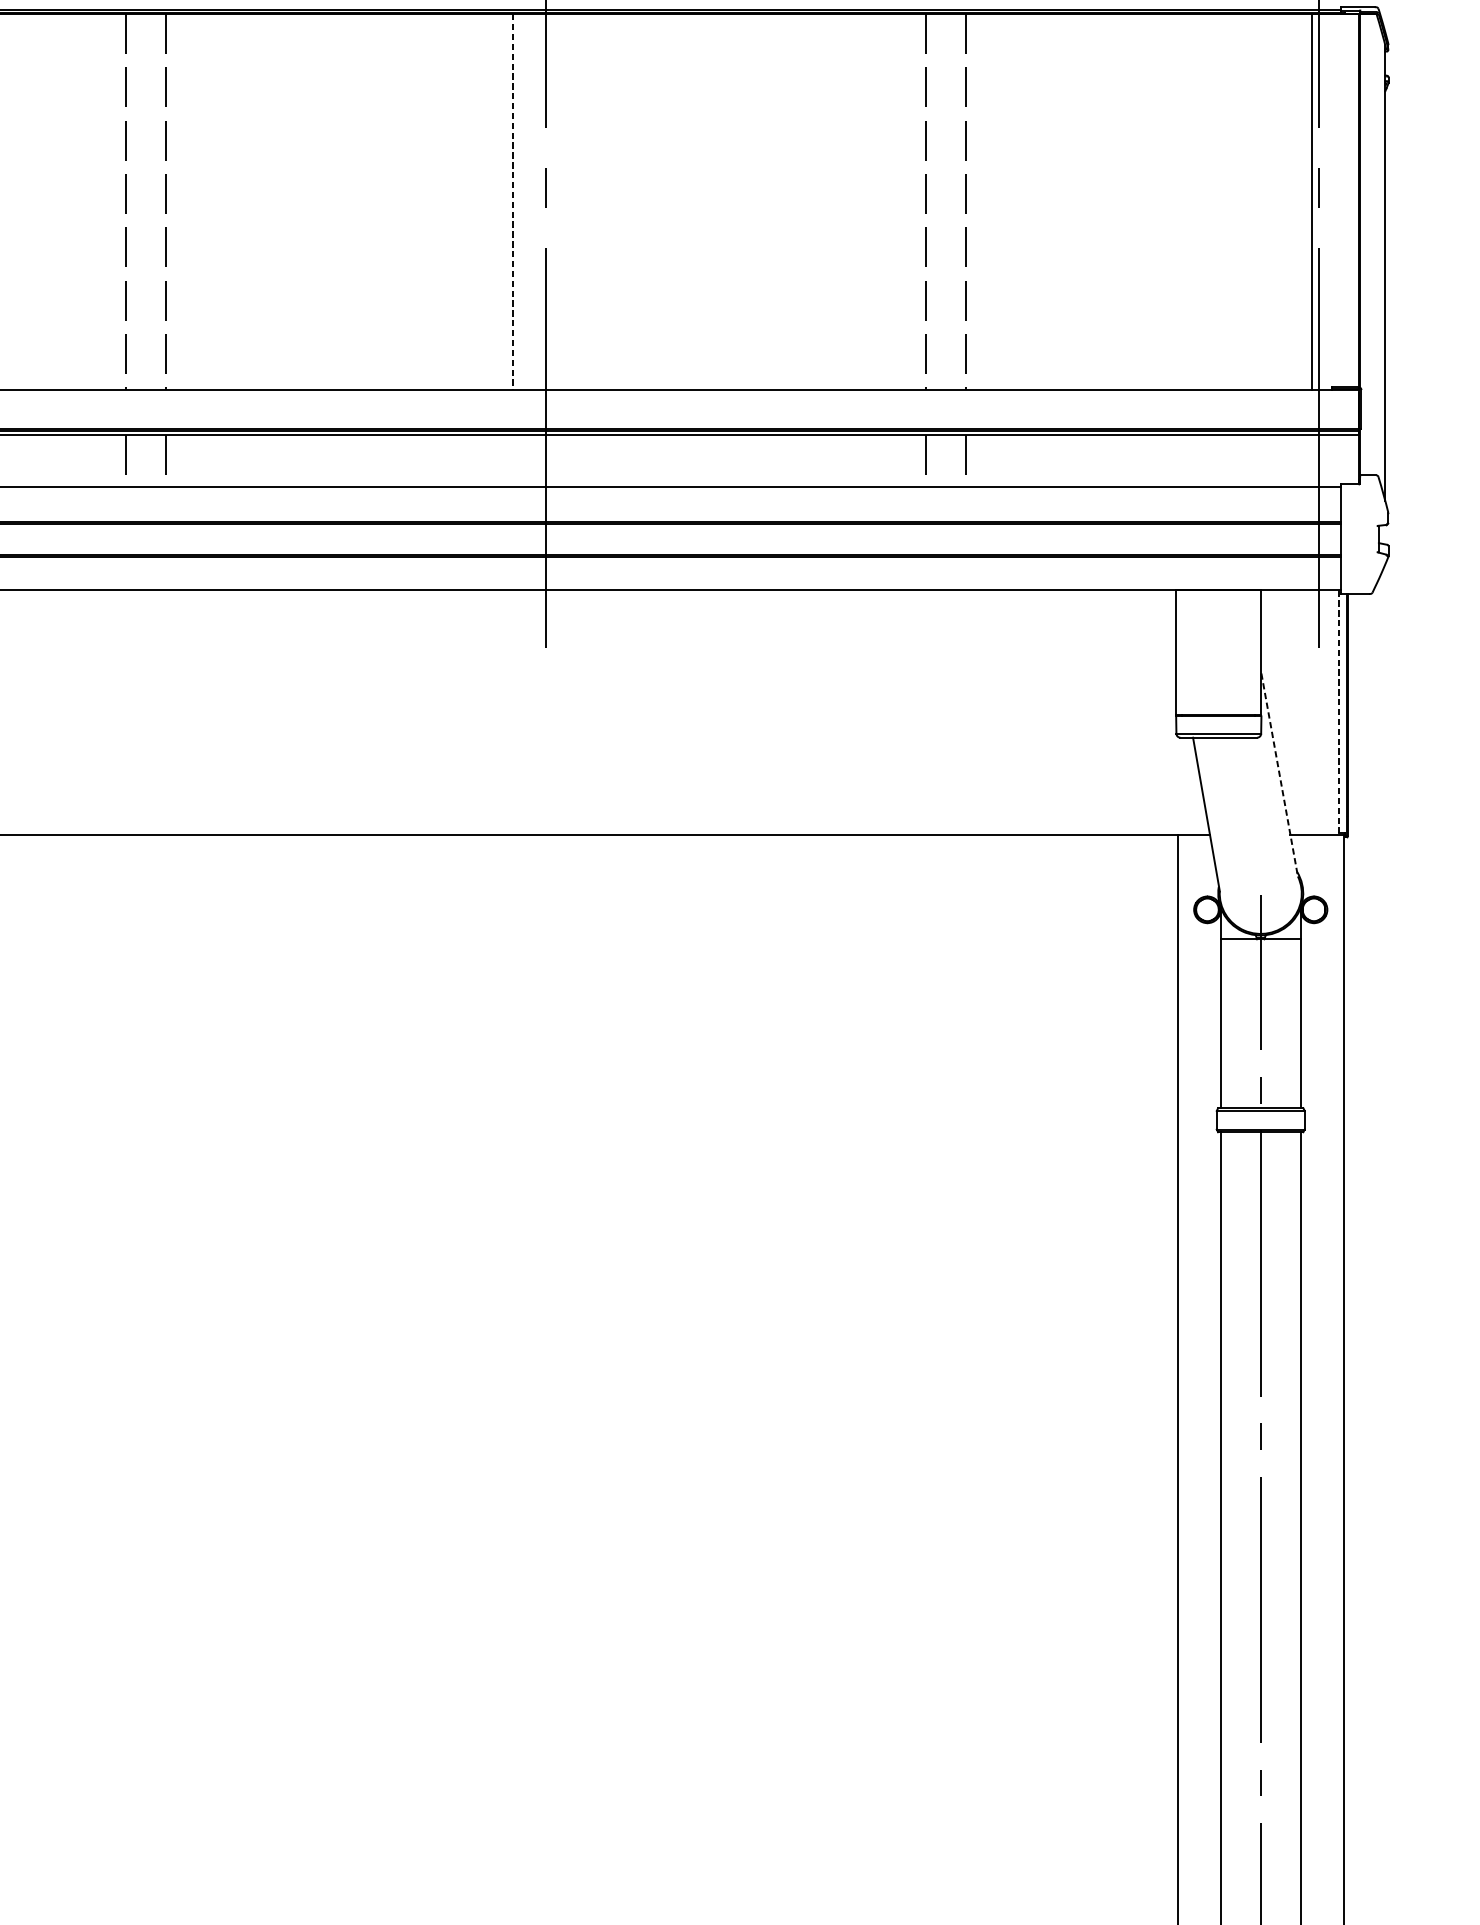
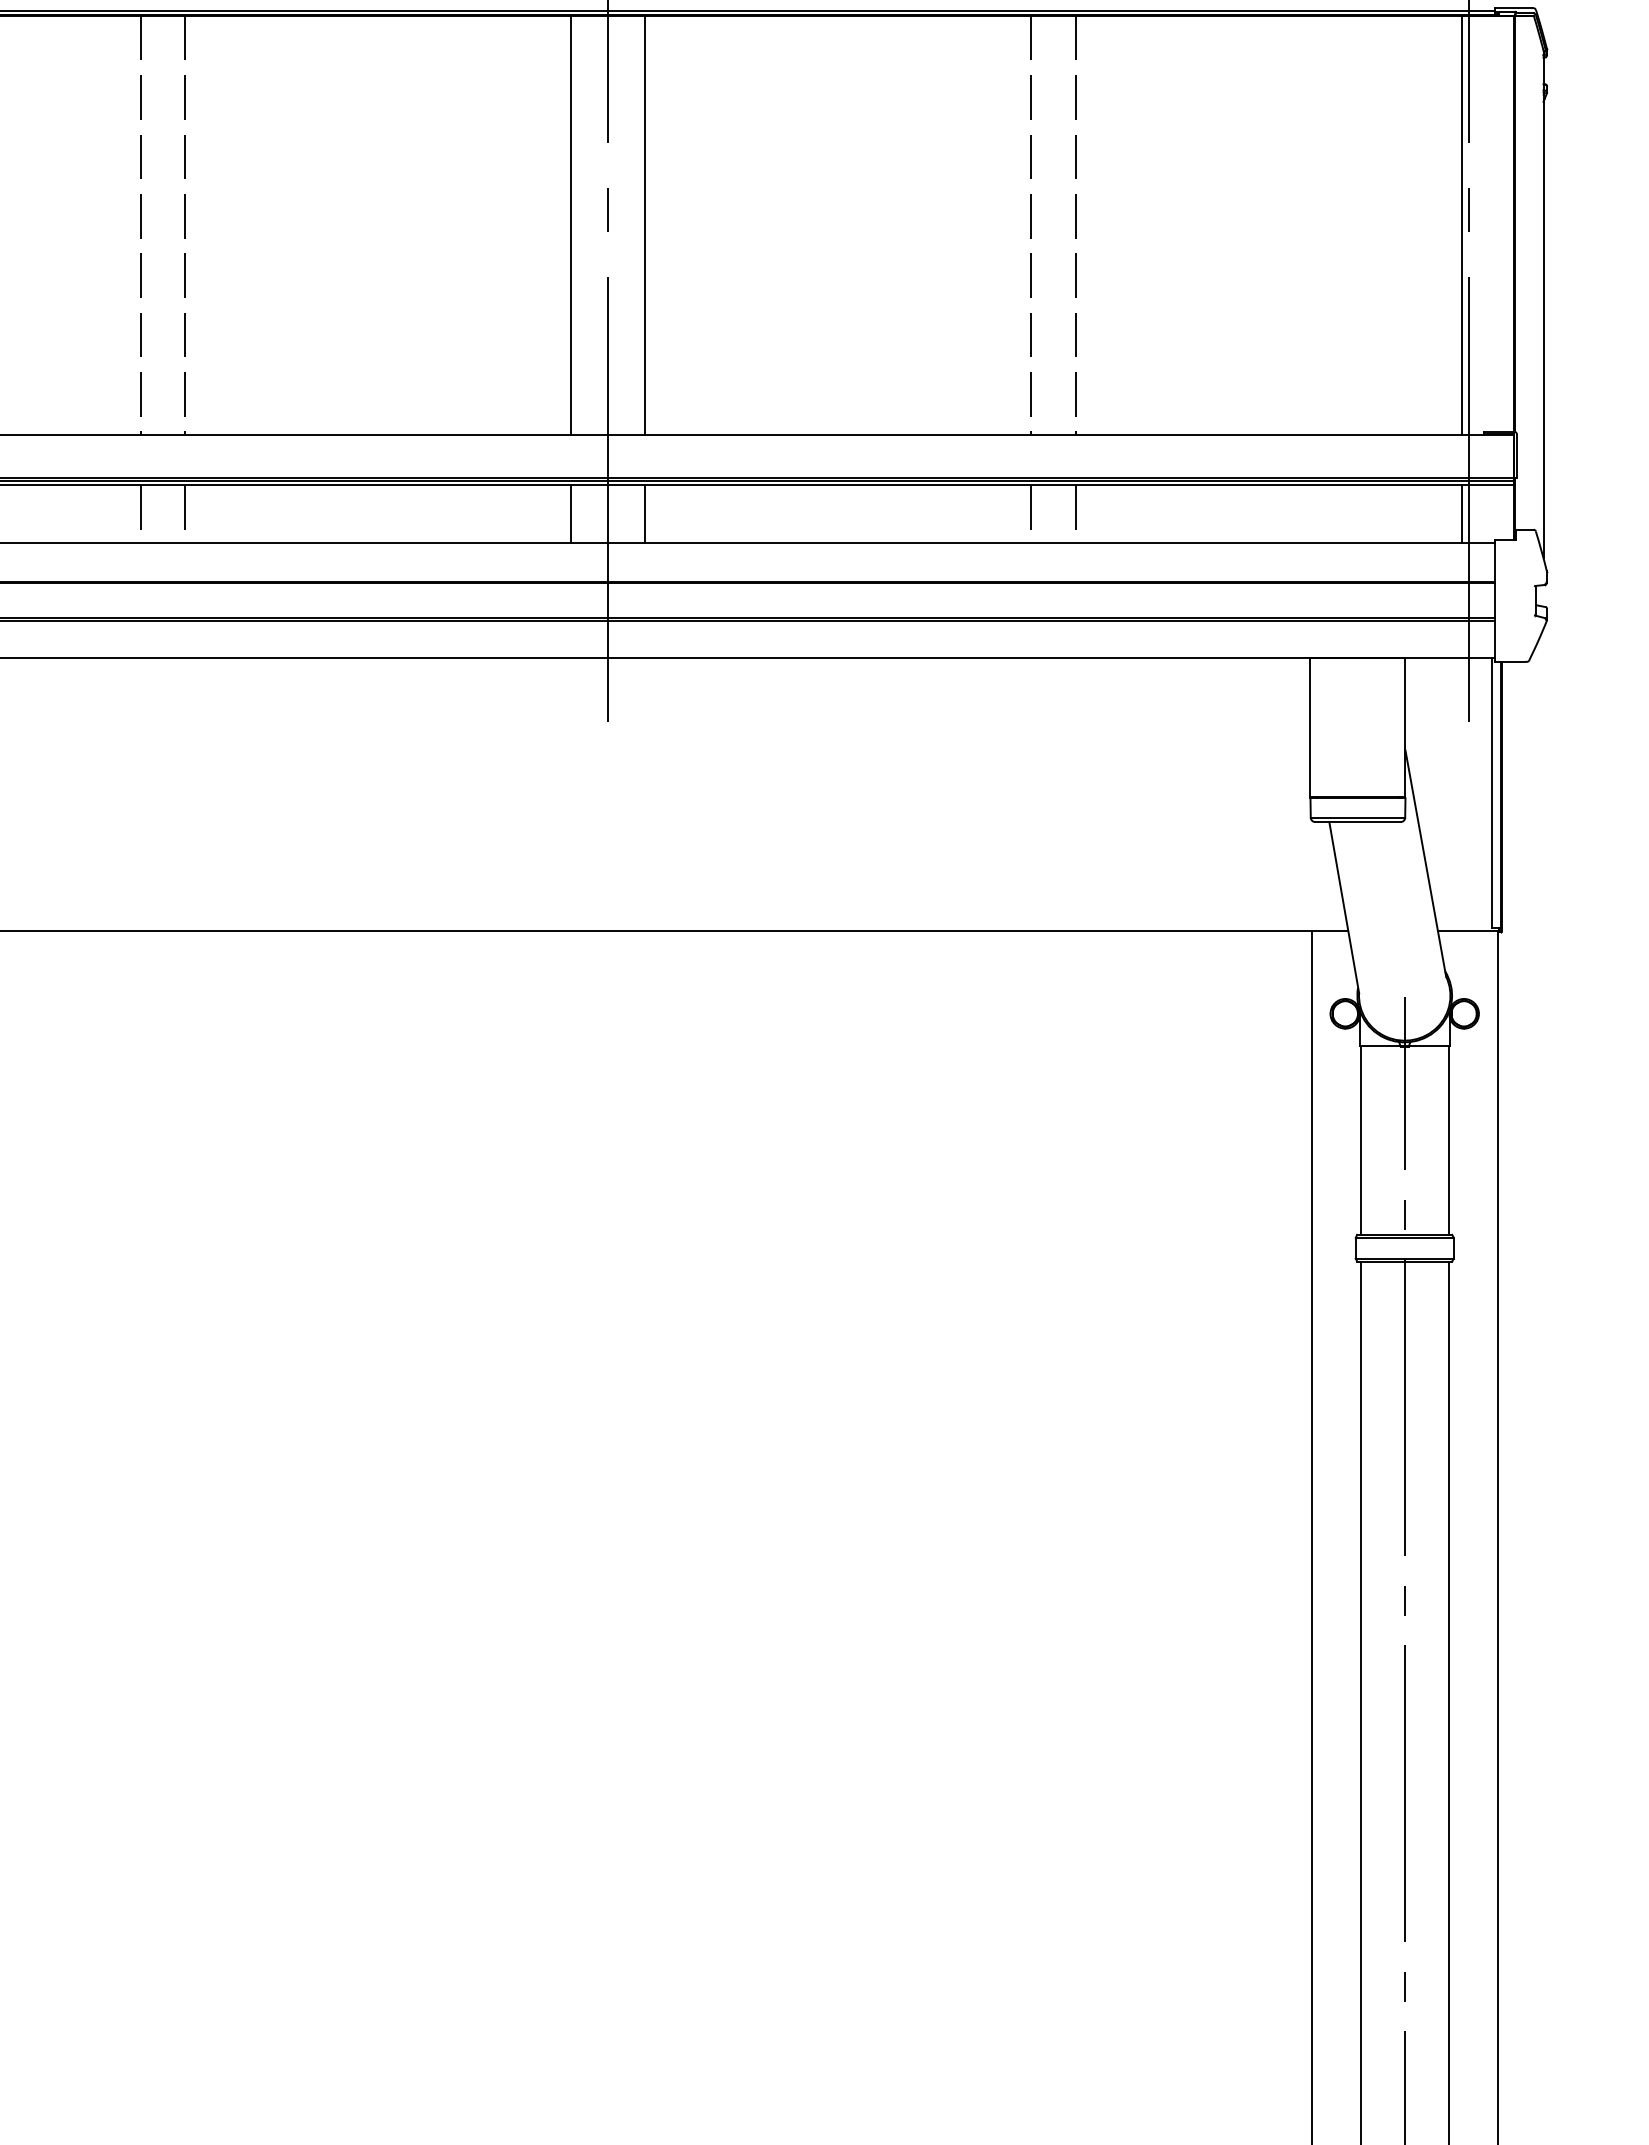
line: (579, 201) -> (645, 224), added
line: (512, 202) -> (571, 225), dashed -> solid
line: (512, 460) -> (571, 513), added
line: (579, 460) -> (645, 513), added
line: (1311, 460) -> (1461, 513), added
line: (1338, 712) -> (1491, 793), dashed -> solid
line: (1279, 774) -> (1425, 863), dashed -> solid

